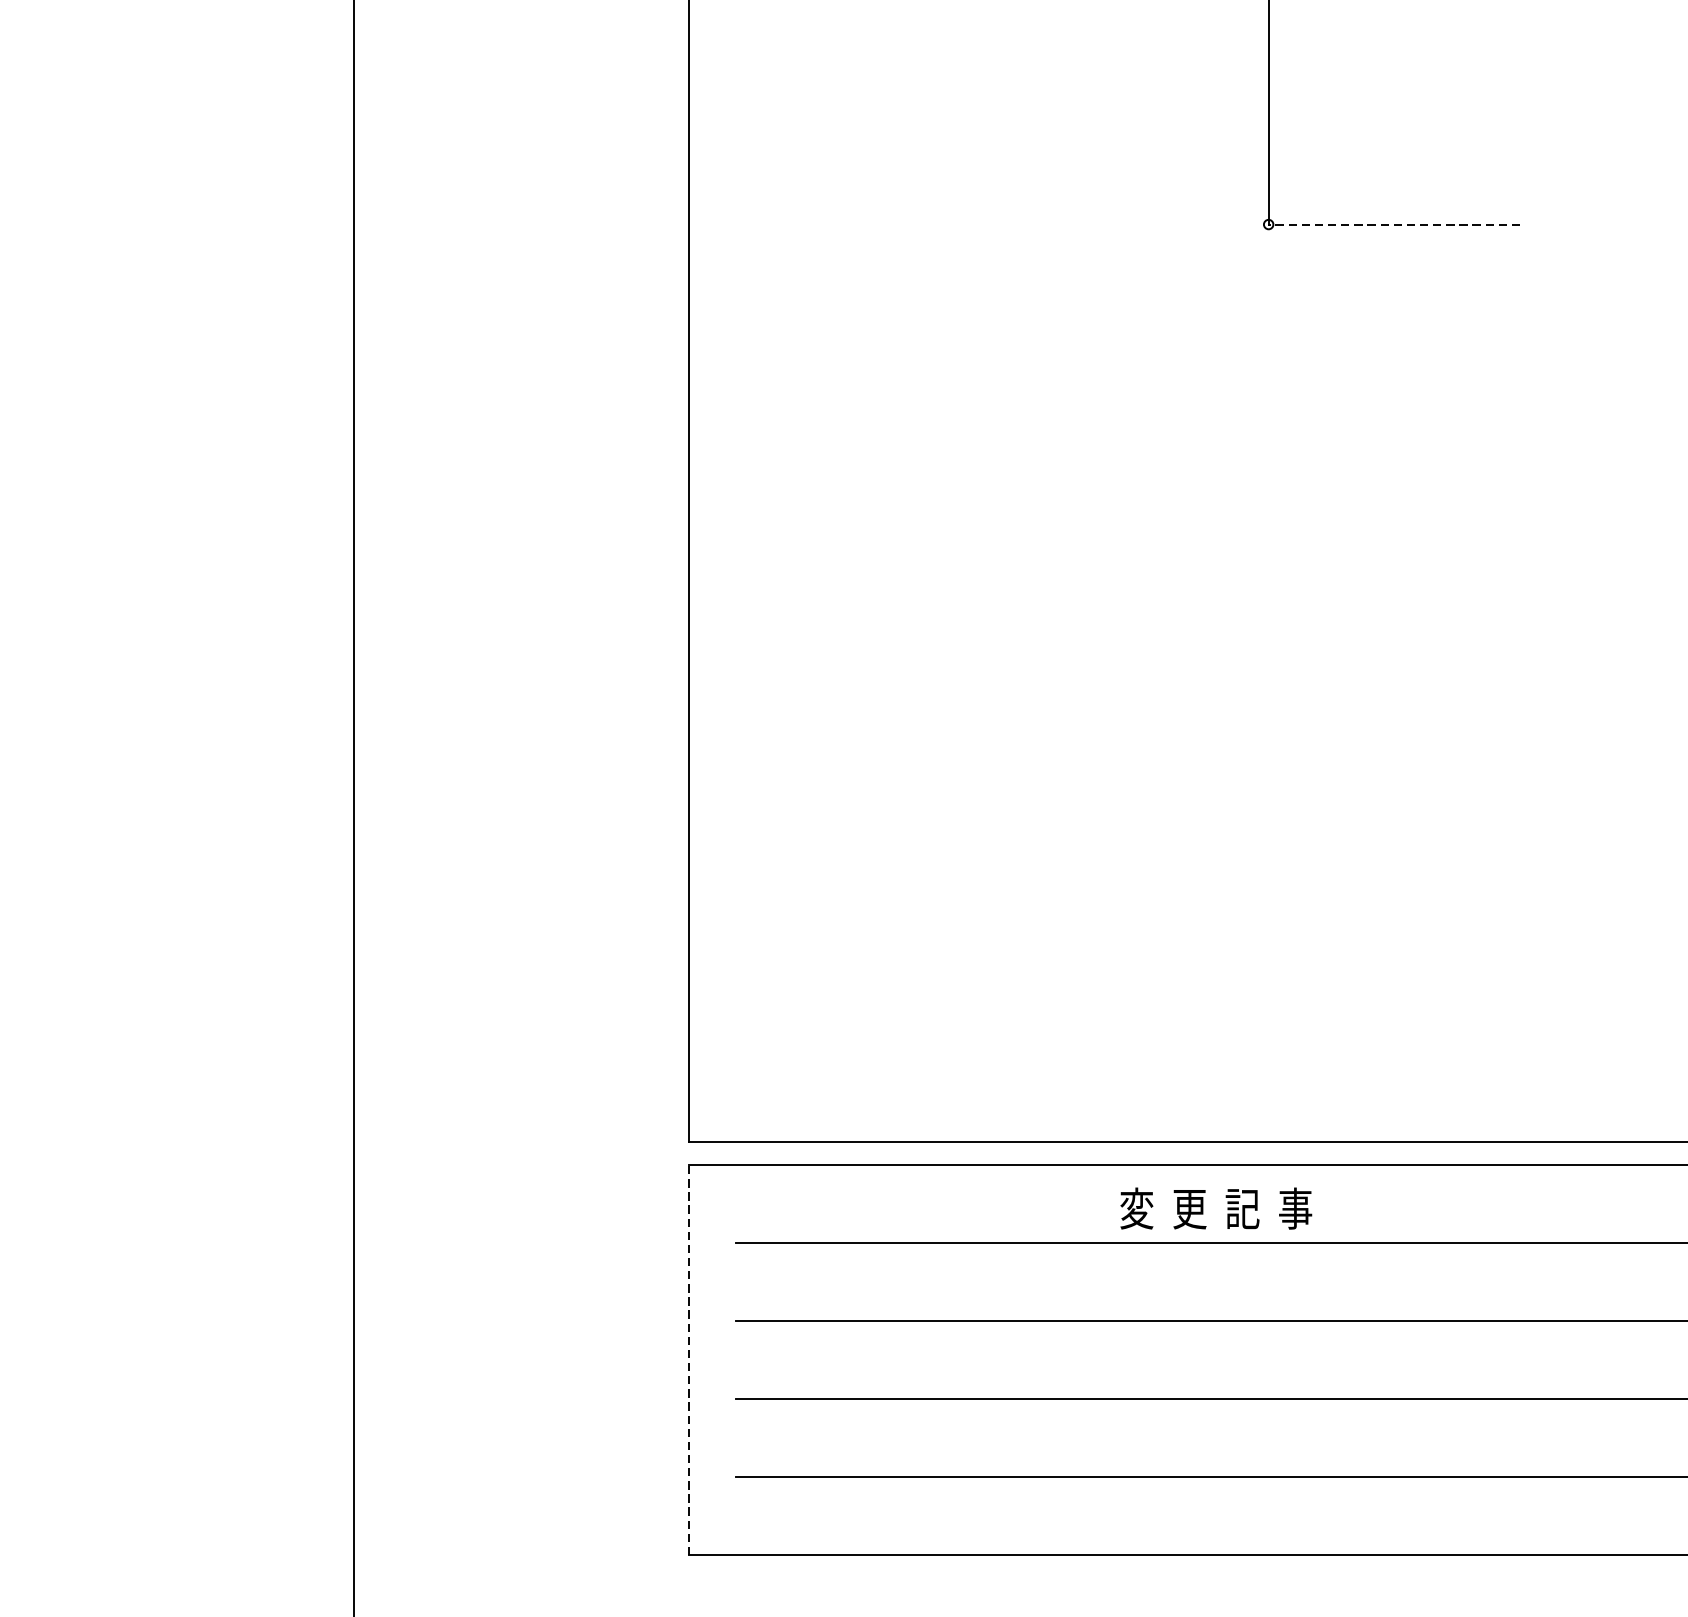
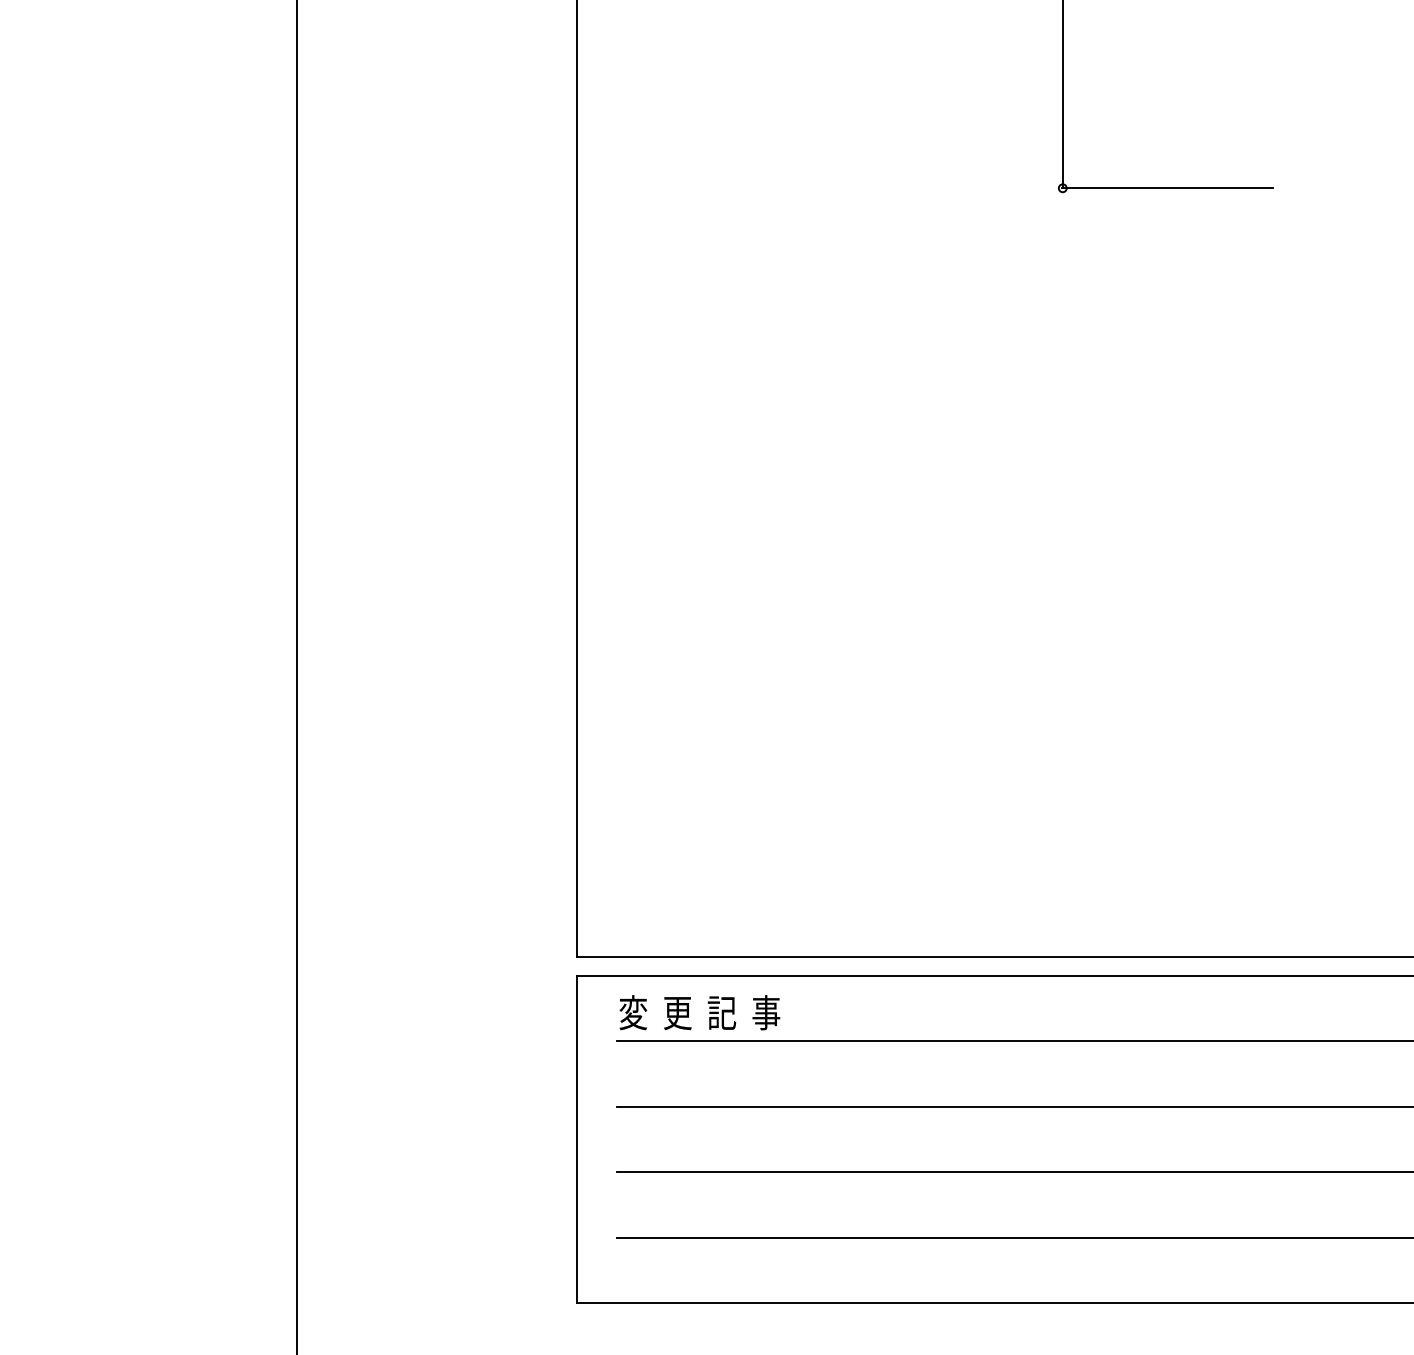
line: (1393, 224) -> (1167, 188), dashed -> solid
text: (1215, 1208) -> (699, 1012), moved
line: (689, 1359) -> (577, 1139), dashed -> solid

